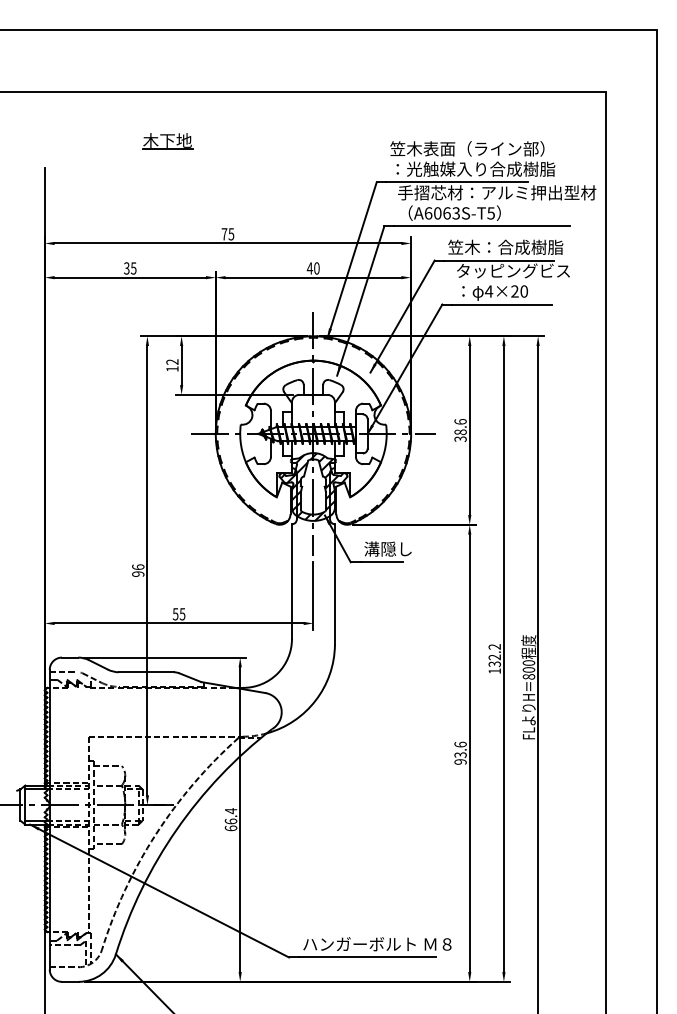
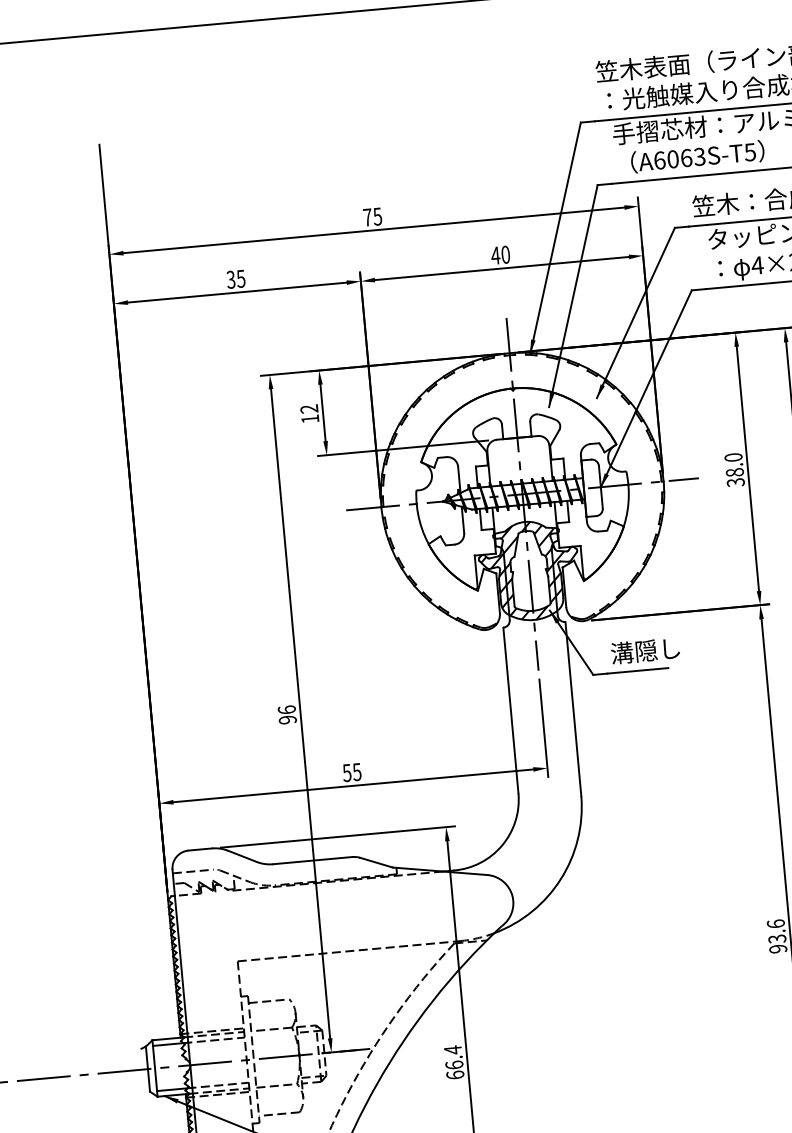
part: (167, 141) -> (273, 90), removed
text: (460, 421) -> (733, 457), 38.6 -> 38.0

